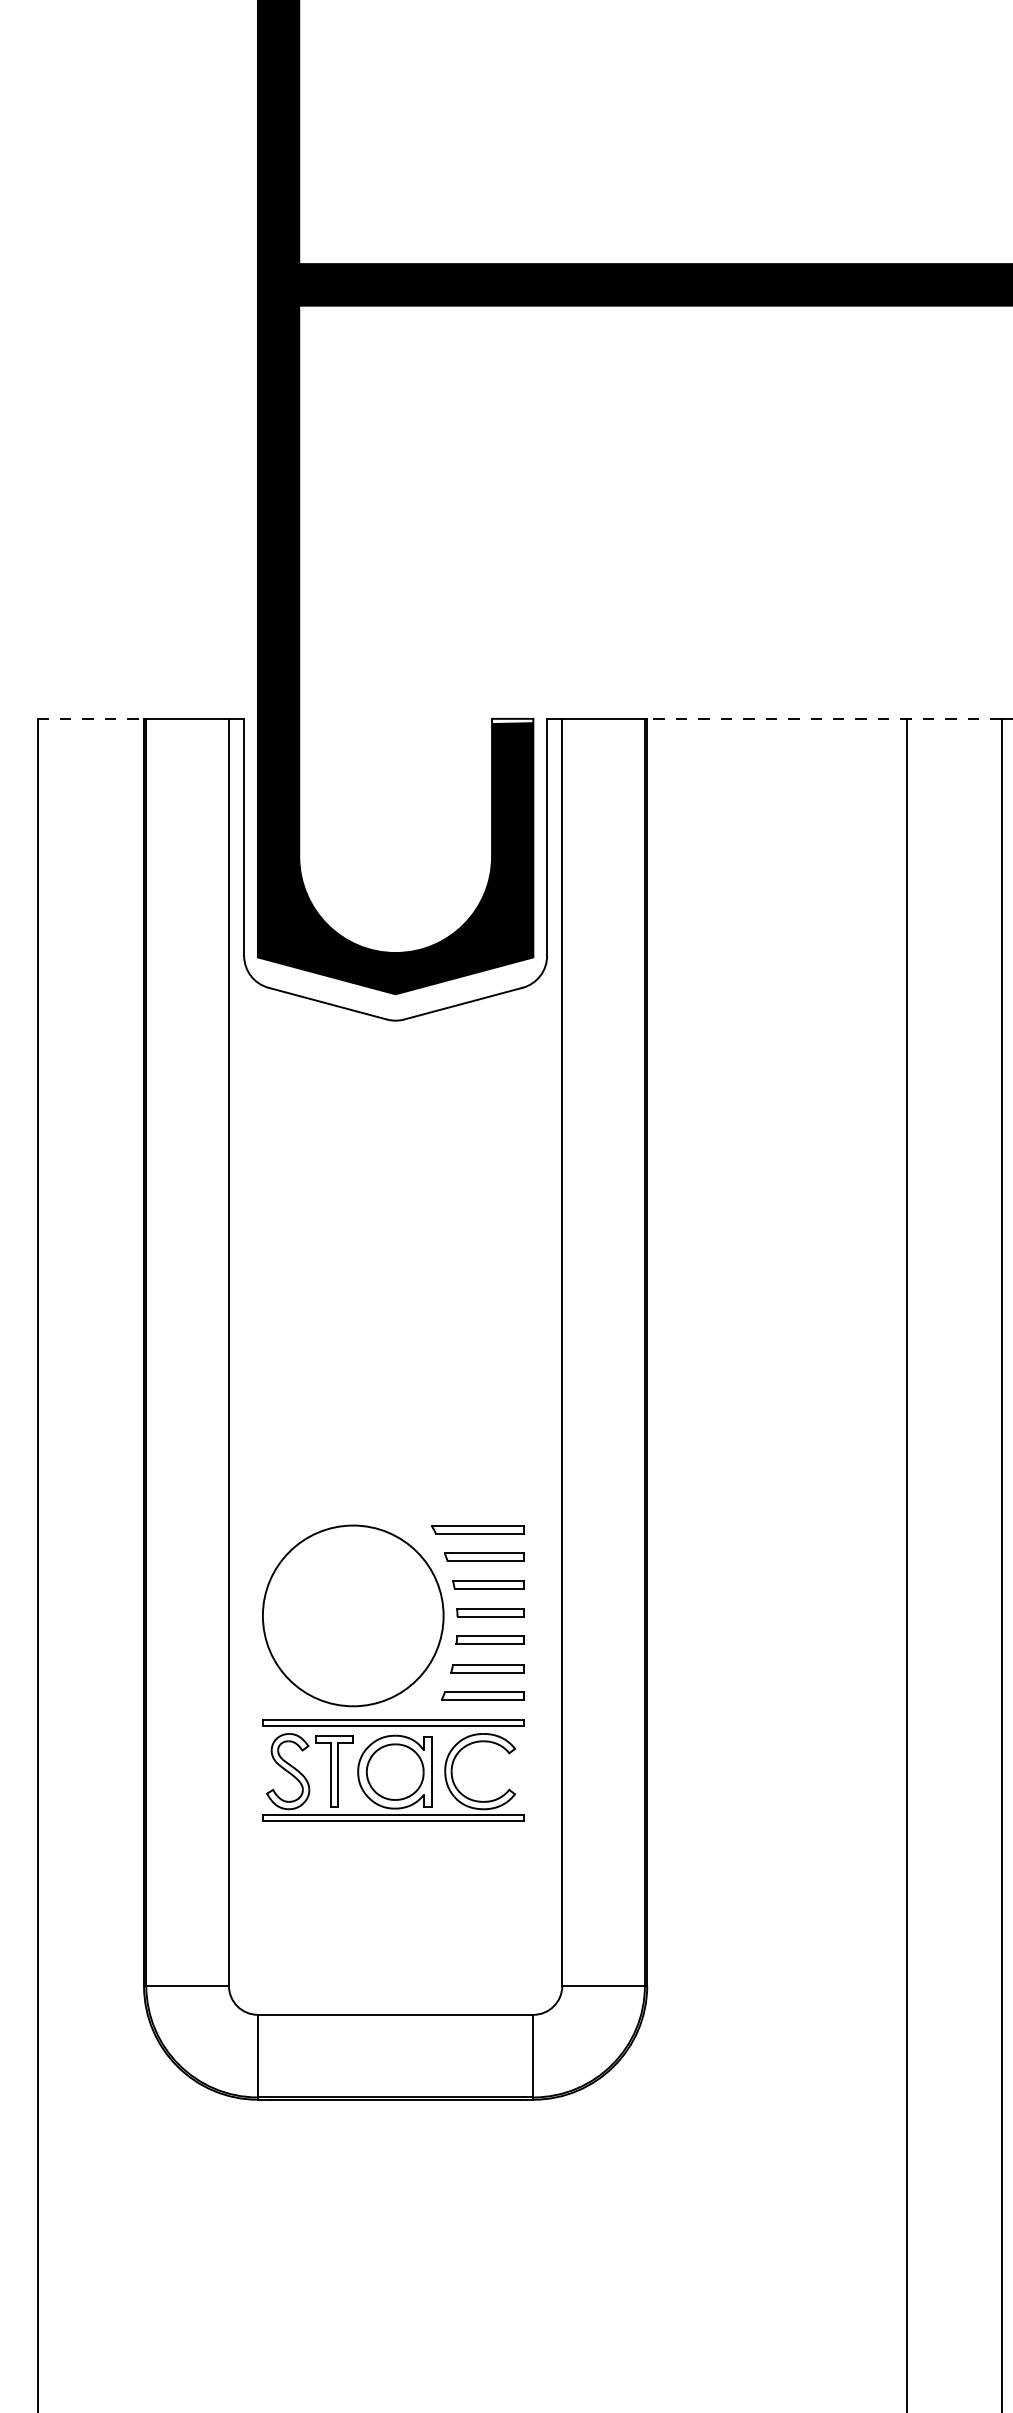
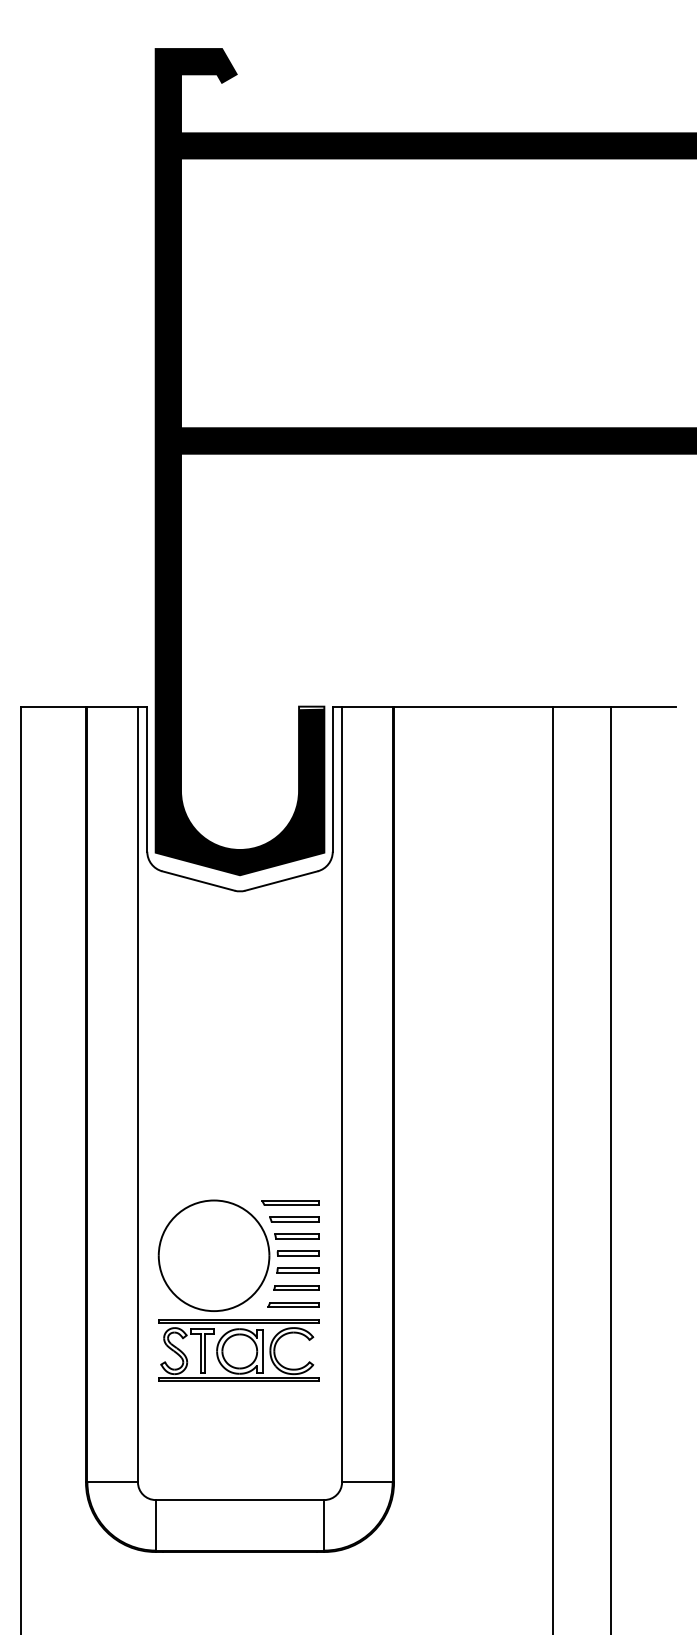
line: (90, 718) -> (53, 706), dashed -> solid
line: (824, 718) -> (502, 706), dashed -> solid

